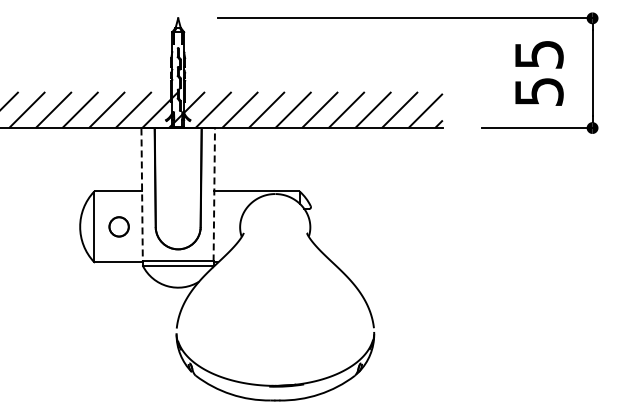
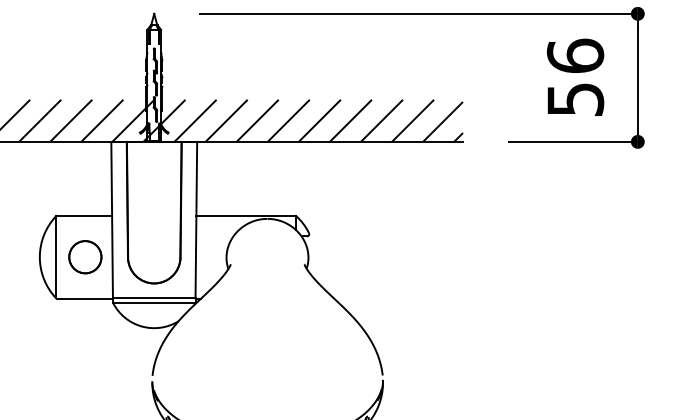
text: (538, 54) -> (574, 56), 55 -> 56
line: (142, 194) -> (112, 219), dashed -> solid
line: (214, 194) -> (196, 219), dashed -> solid
circle: (118, 226) -> (84, 256), size x1.43

